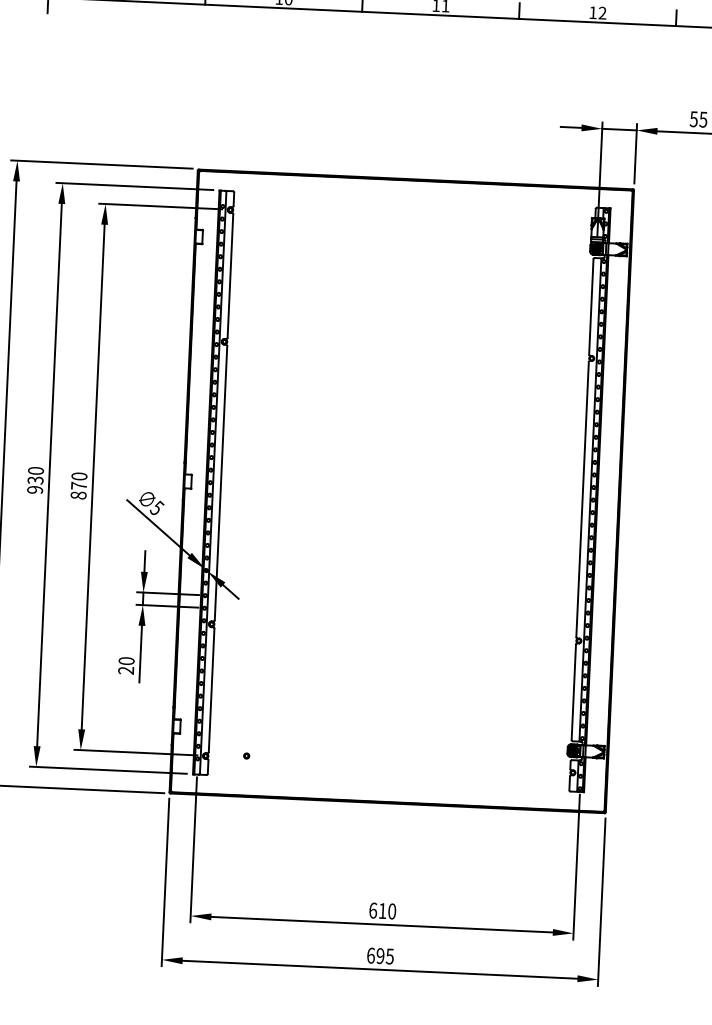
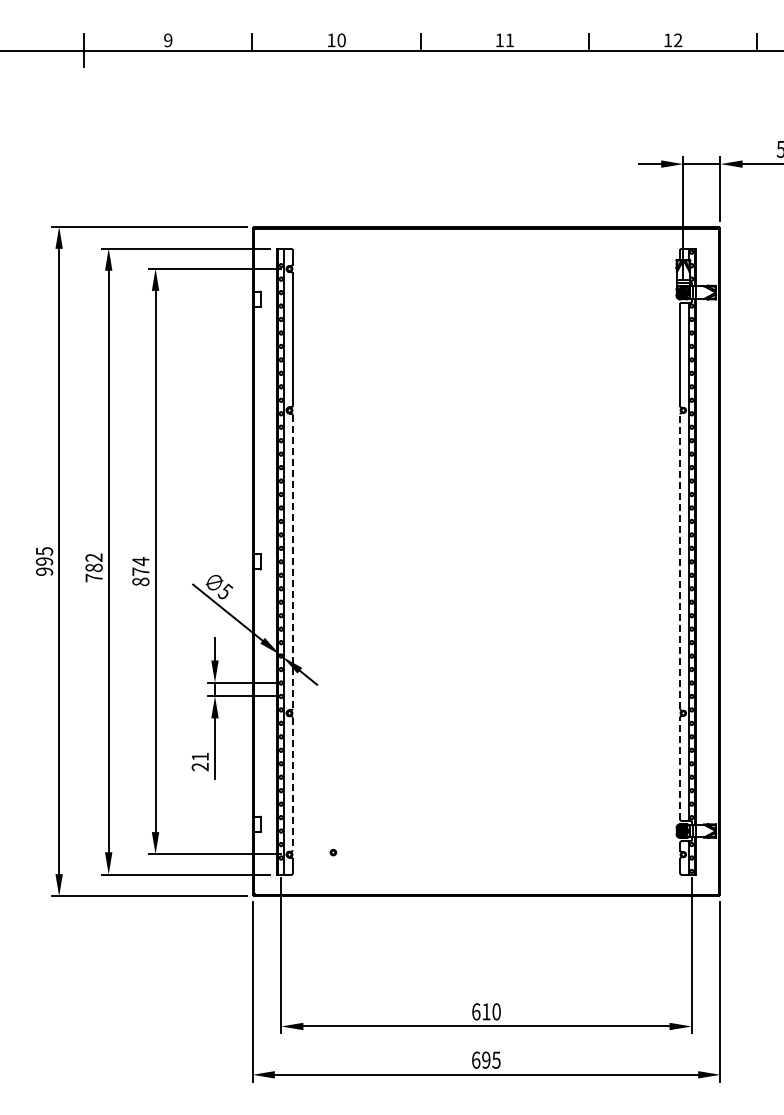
text: (79, 476) -> (140, 561), 870 -> 874
text: (35, 480) -> (93, 567), 930 -> 782
line: (220, 483) -> (292, 562), solid -> dashed
line: (582, 499) -> (680, 561), solid -> dashed
text: (125, 660) -> (199, 756), 20 -> 21
line: (211, 690) -> (292, 784), solid -> dashed
line: (573, 691) -> (680, 767), solid -> dashed

